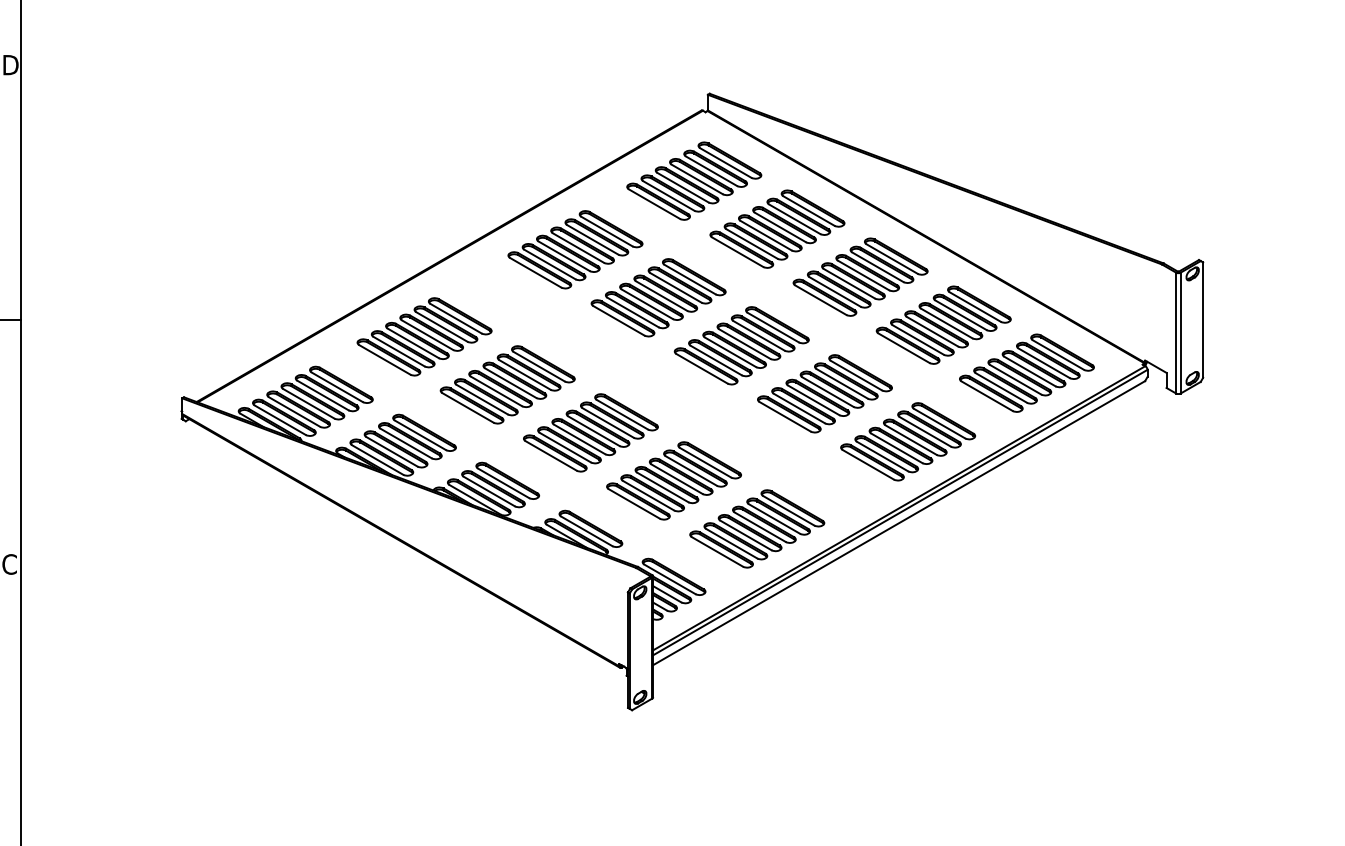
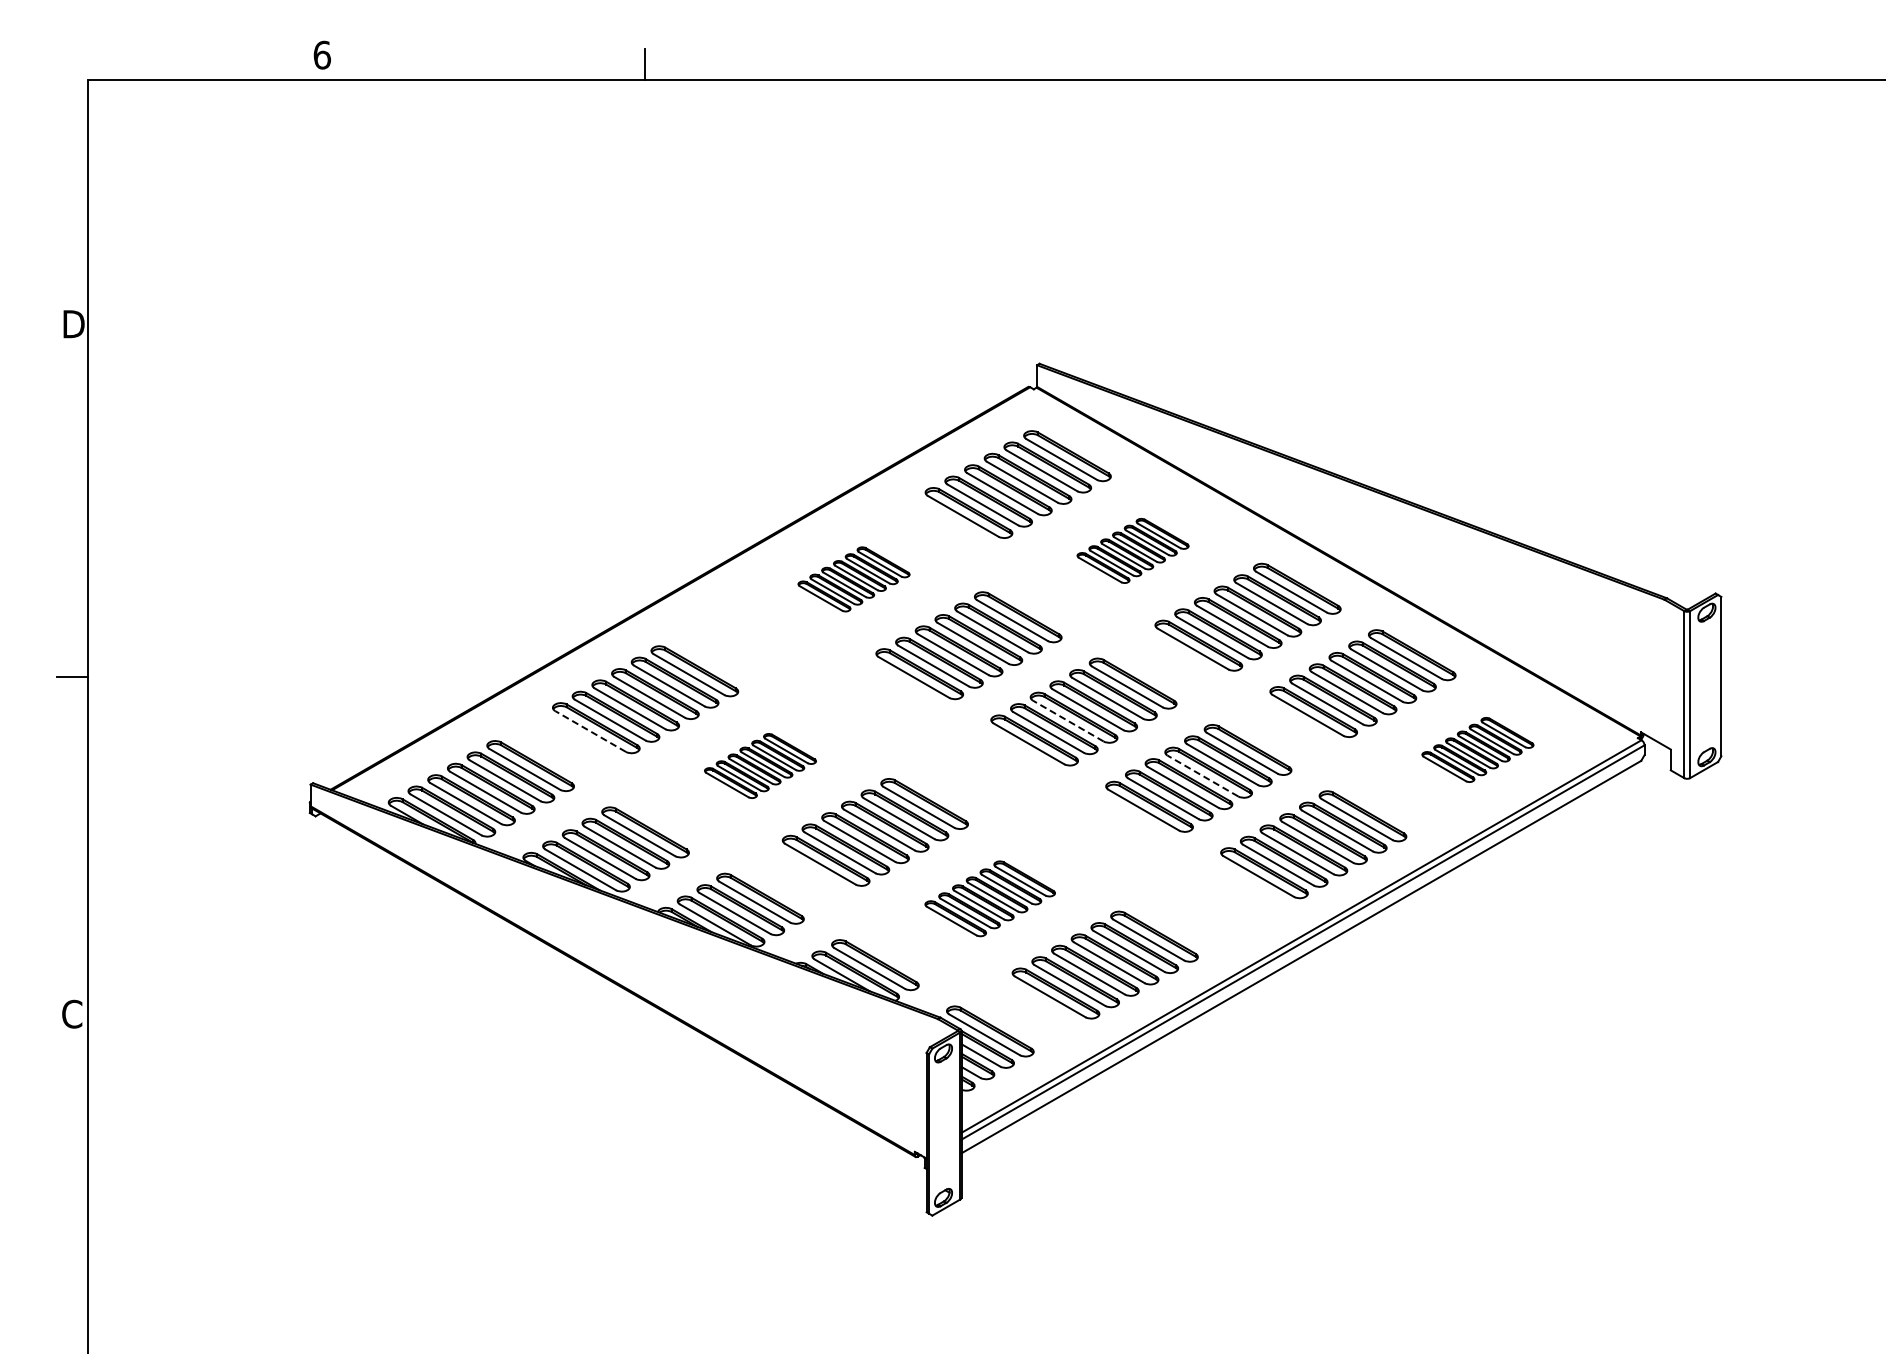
part: (776, 228) -> (1132, 550), size x0.6
part: (575, 249) -> (853, 579), size x0.6
line: (730, 352) -> (1068, 721), solid -> dashed
line: (384, 359) -> (590, 731), solid -> dashed
part: (1026, 372) -> (1477, 749), size x0.6
part: (507, 384) -> (760, 765), size x0.6
line: (827, 392) -> (1202, 776), solid -> dashed
part: (673, 480) -> (989, 898), size x0.7

